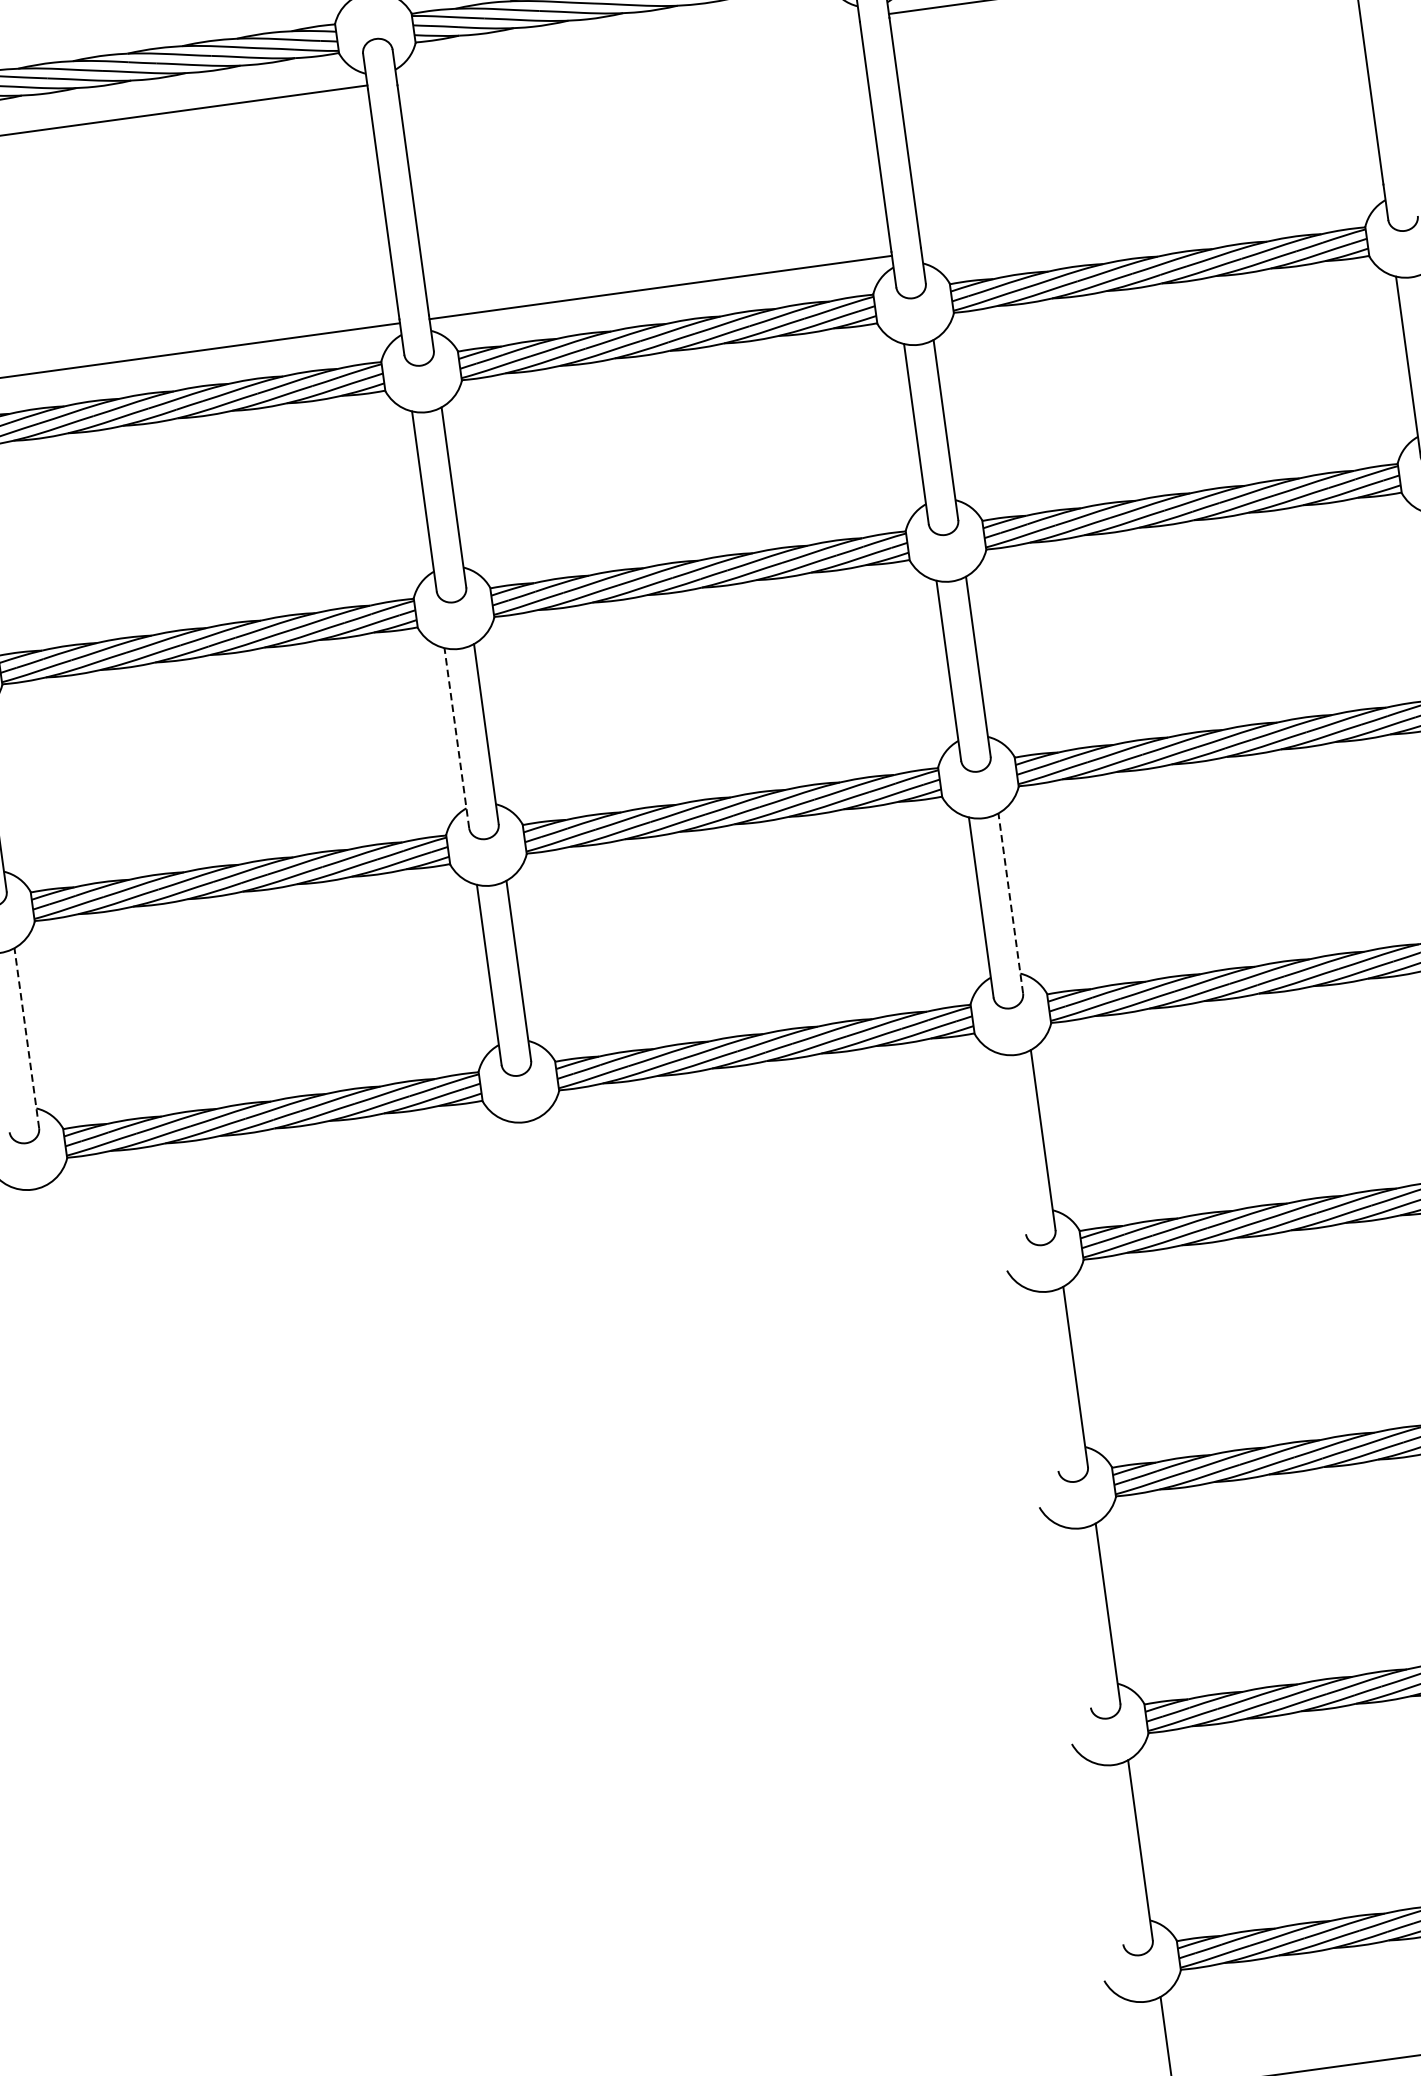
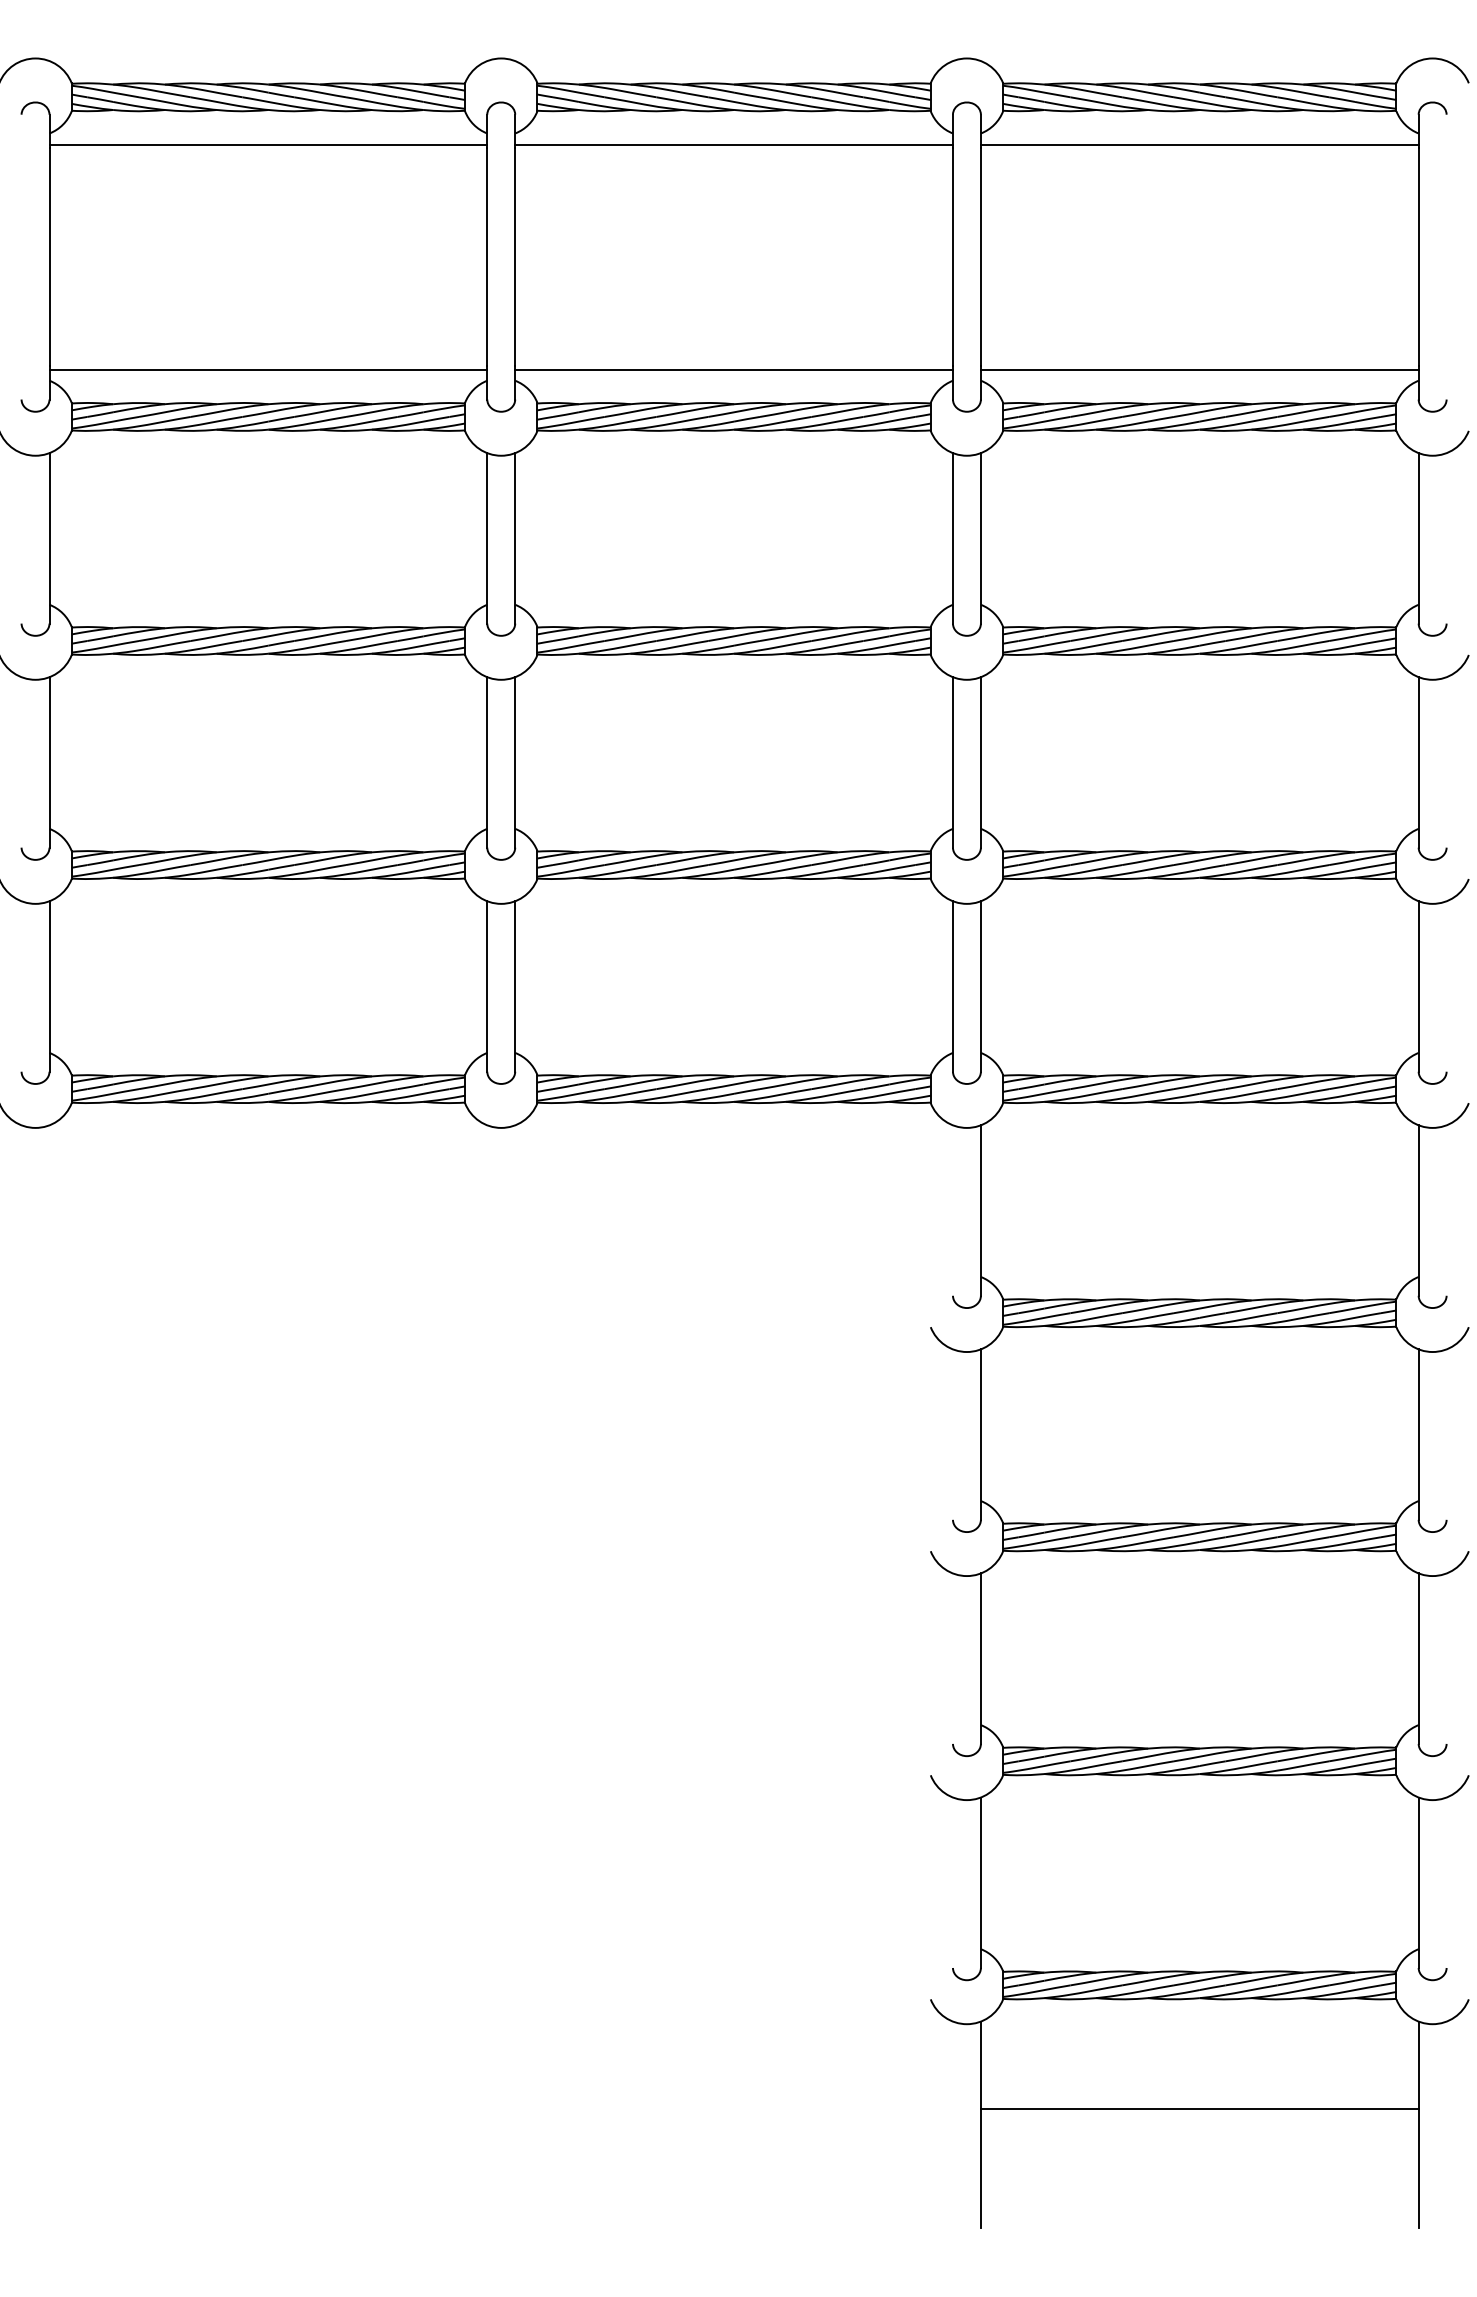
line: (627, 49) -> (733, 144), added
line: (1152, 219) -> (1199, 369), added
line: (456, 737) -> (487, 761), dashed -> solid
line: (1010, 903) -> (980, 986), dashed -> solid
line: (26, 1038) -> (49, 986), dashed -> solid

